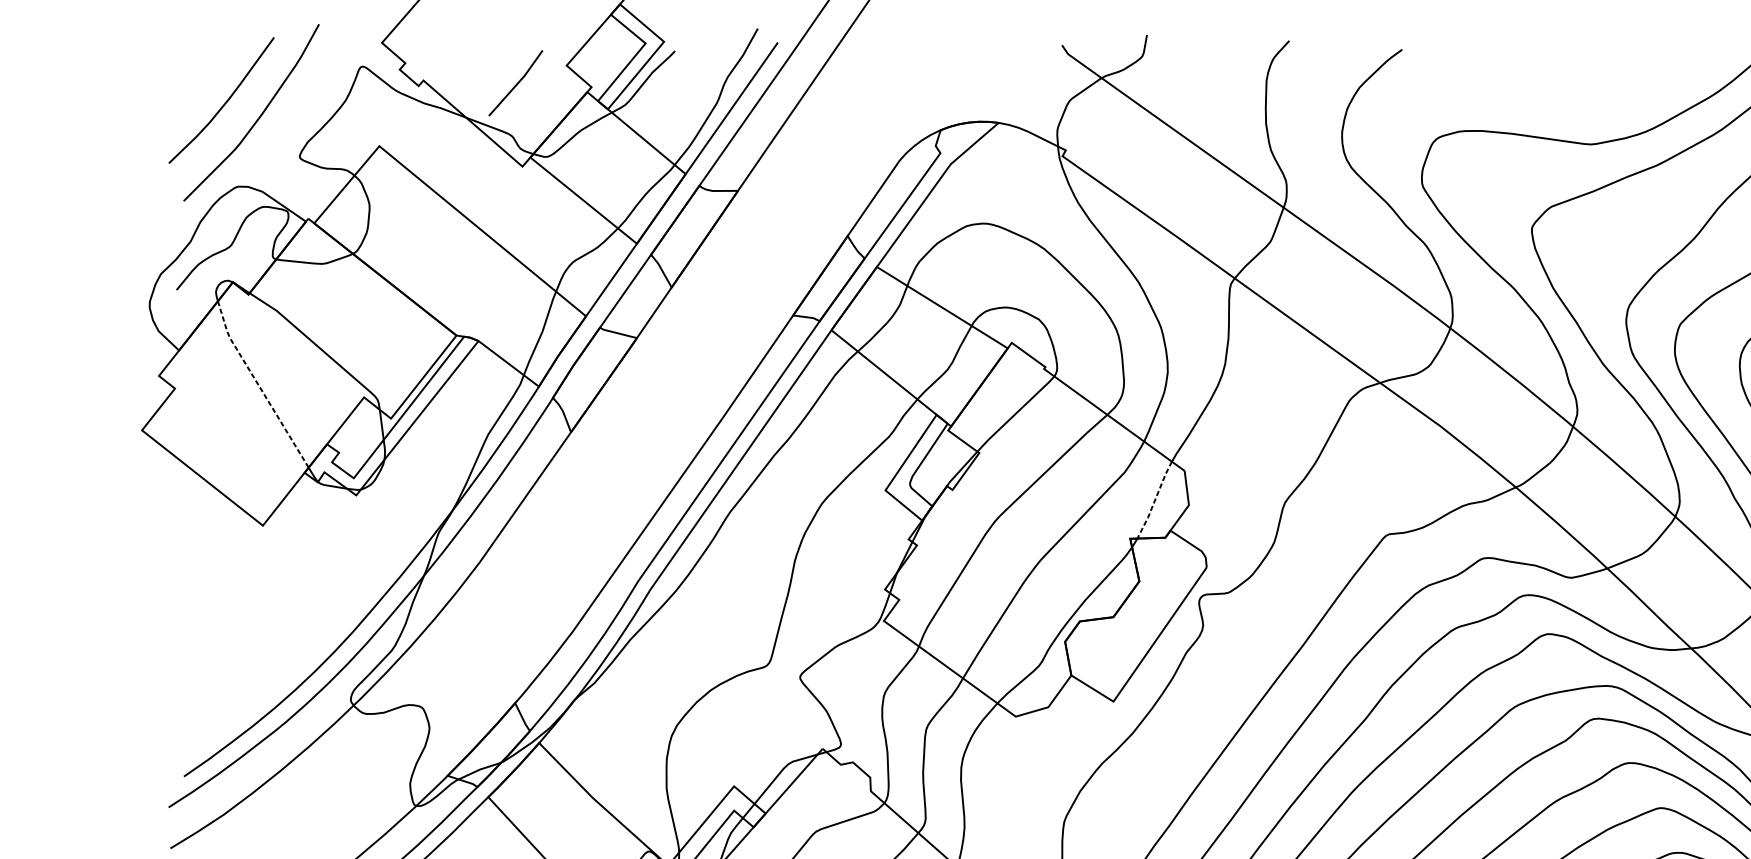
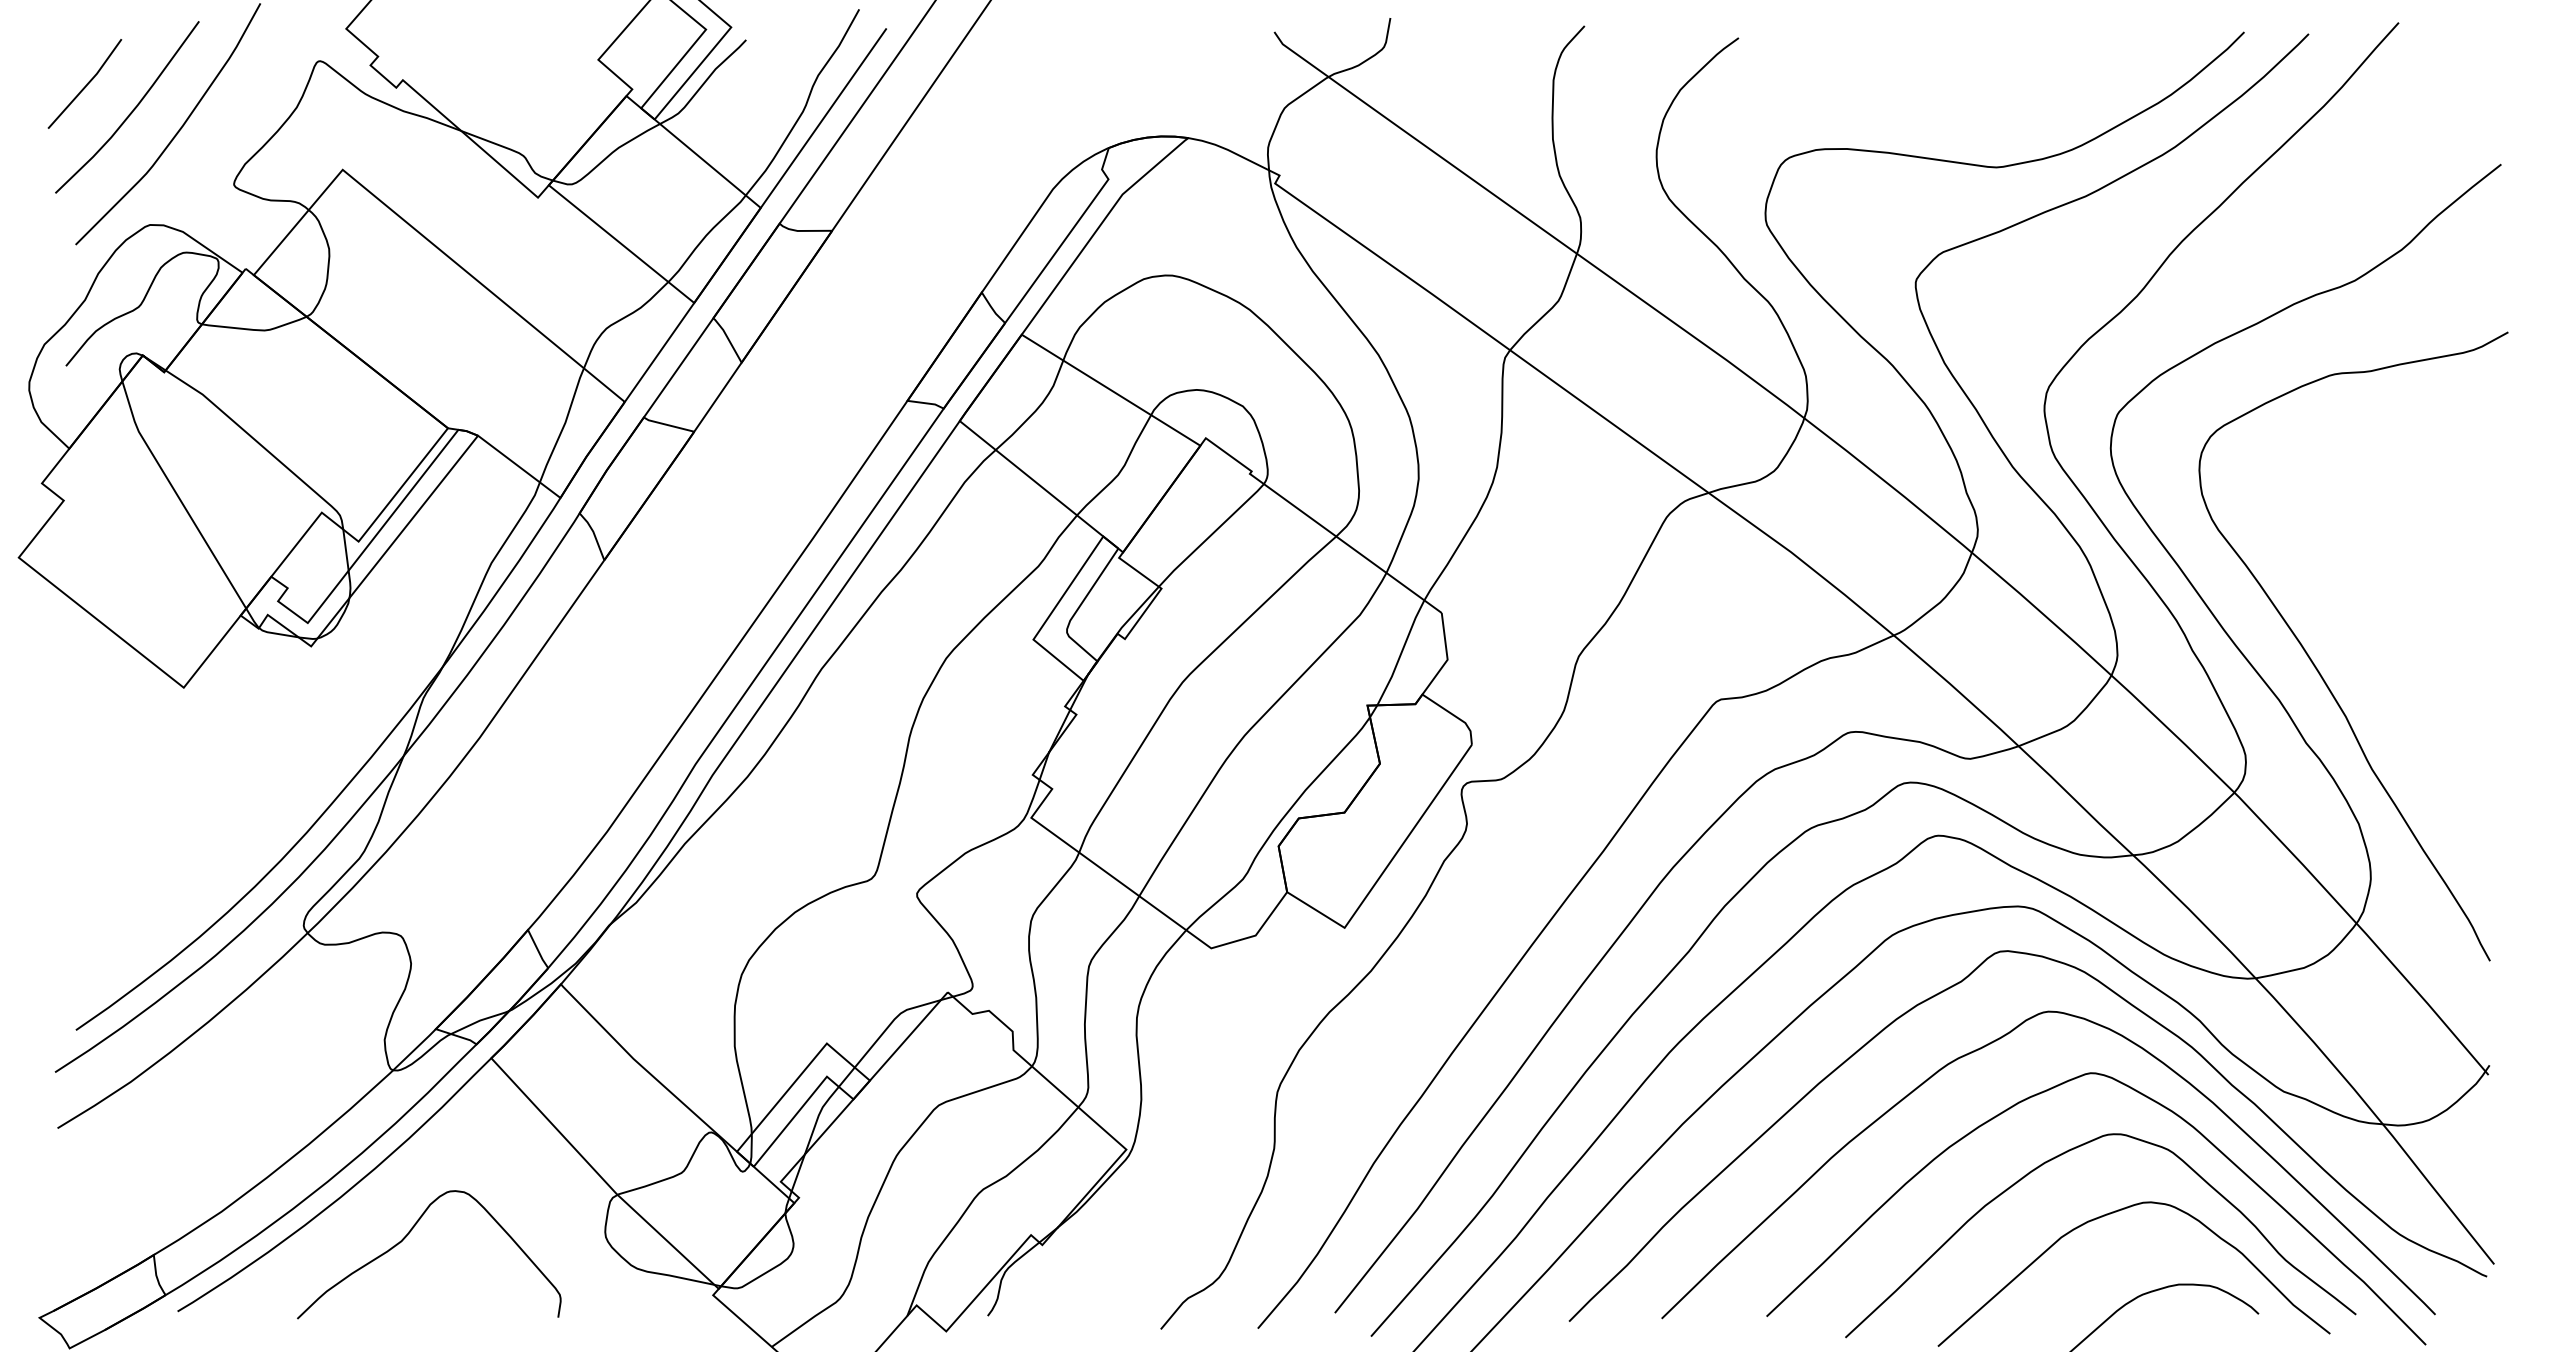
line: (516, 83) -> (86, 84), moved
line: (258, 384) -> (177, 495), dashed -> solid
line: (1155, 500) -> (1401, 653), dashed -> solid

